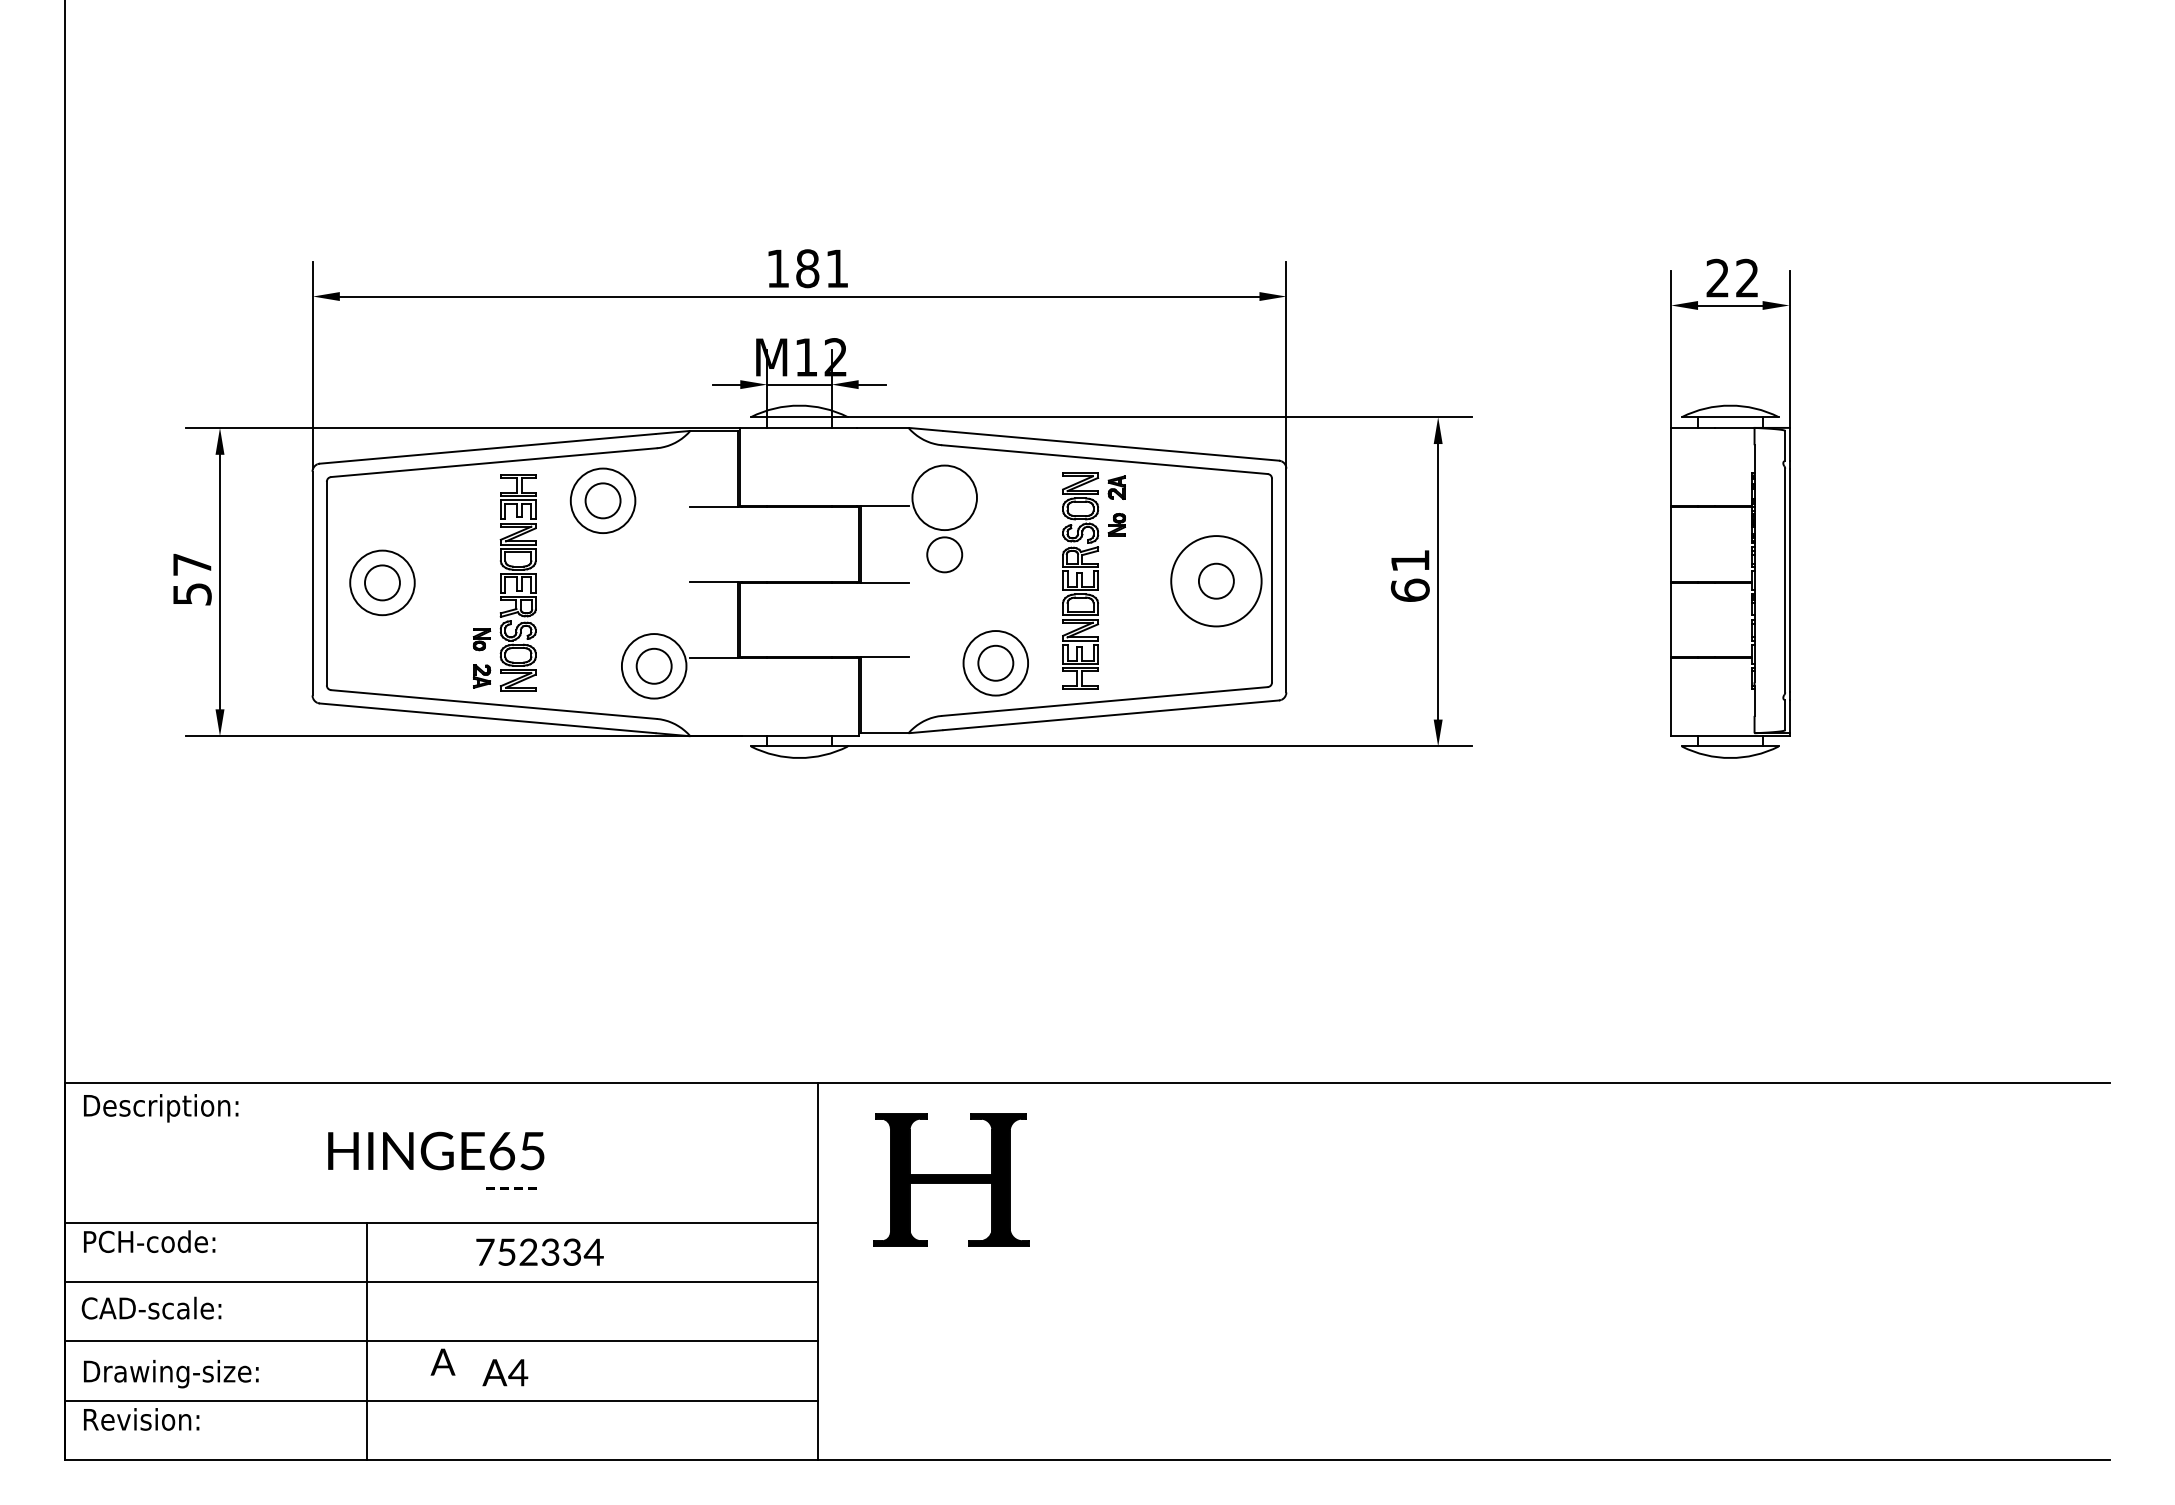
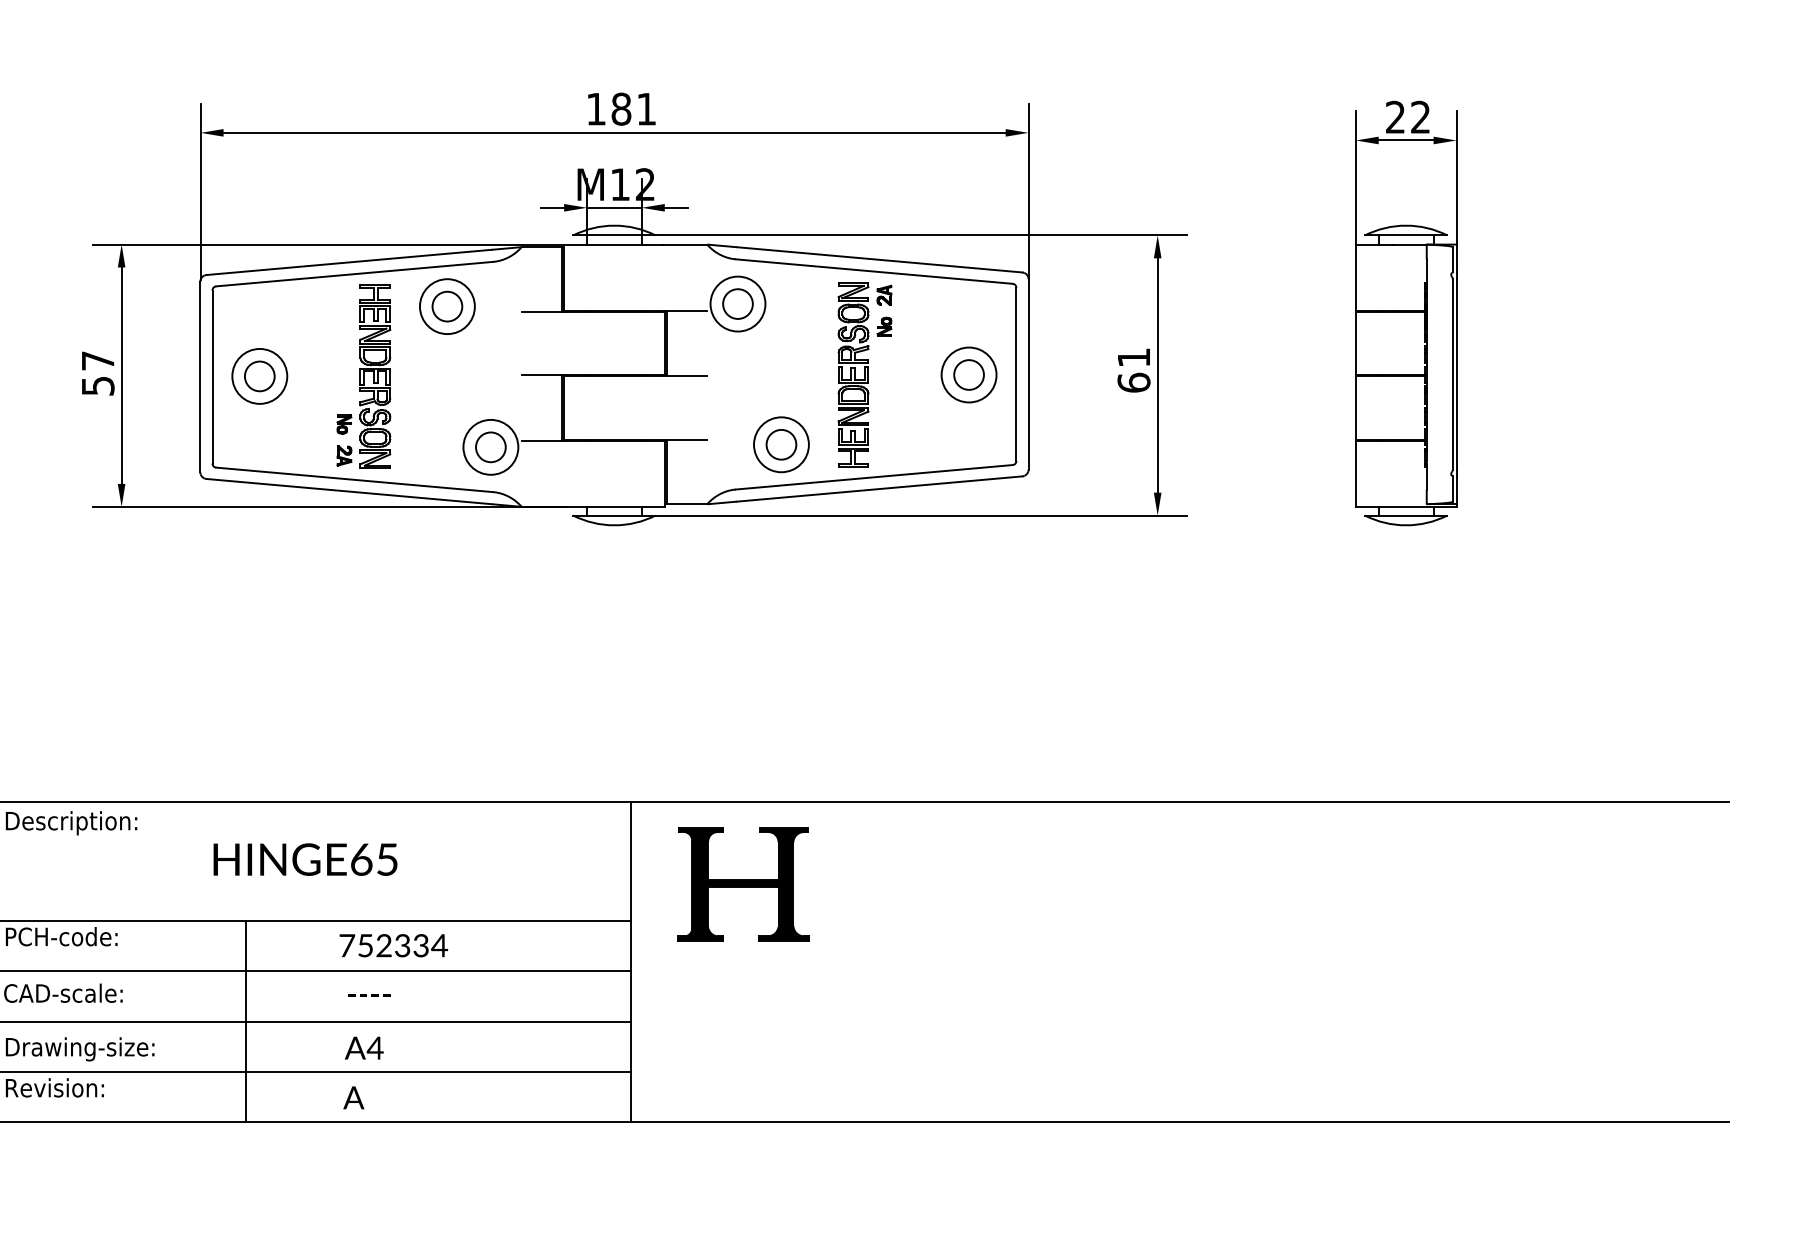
circle: (944, 554) -> (737, 303), moved
circle: (1216, 580) -> (969, 374), size x0.71
text: (511, 1188) -> (369, 995), moved
text: (442, 1361) -> (353, 1097), moved

